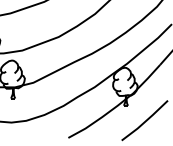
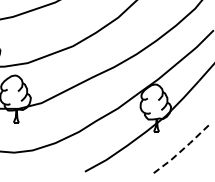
line: (145, 121) -> (180, 151), solid -> dashed

